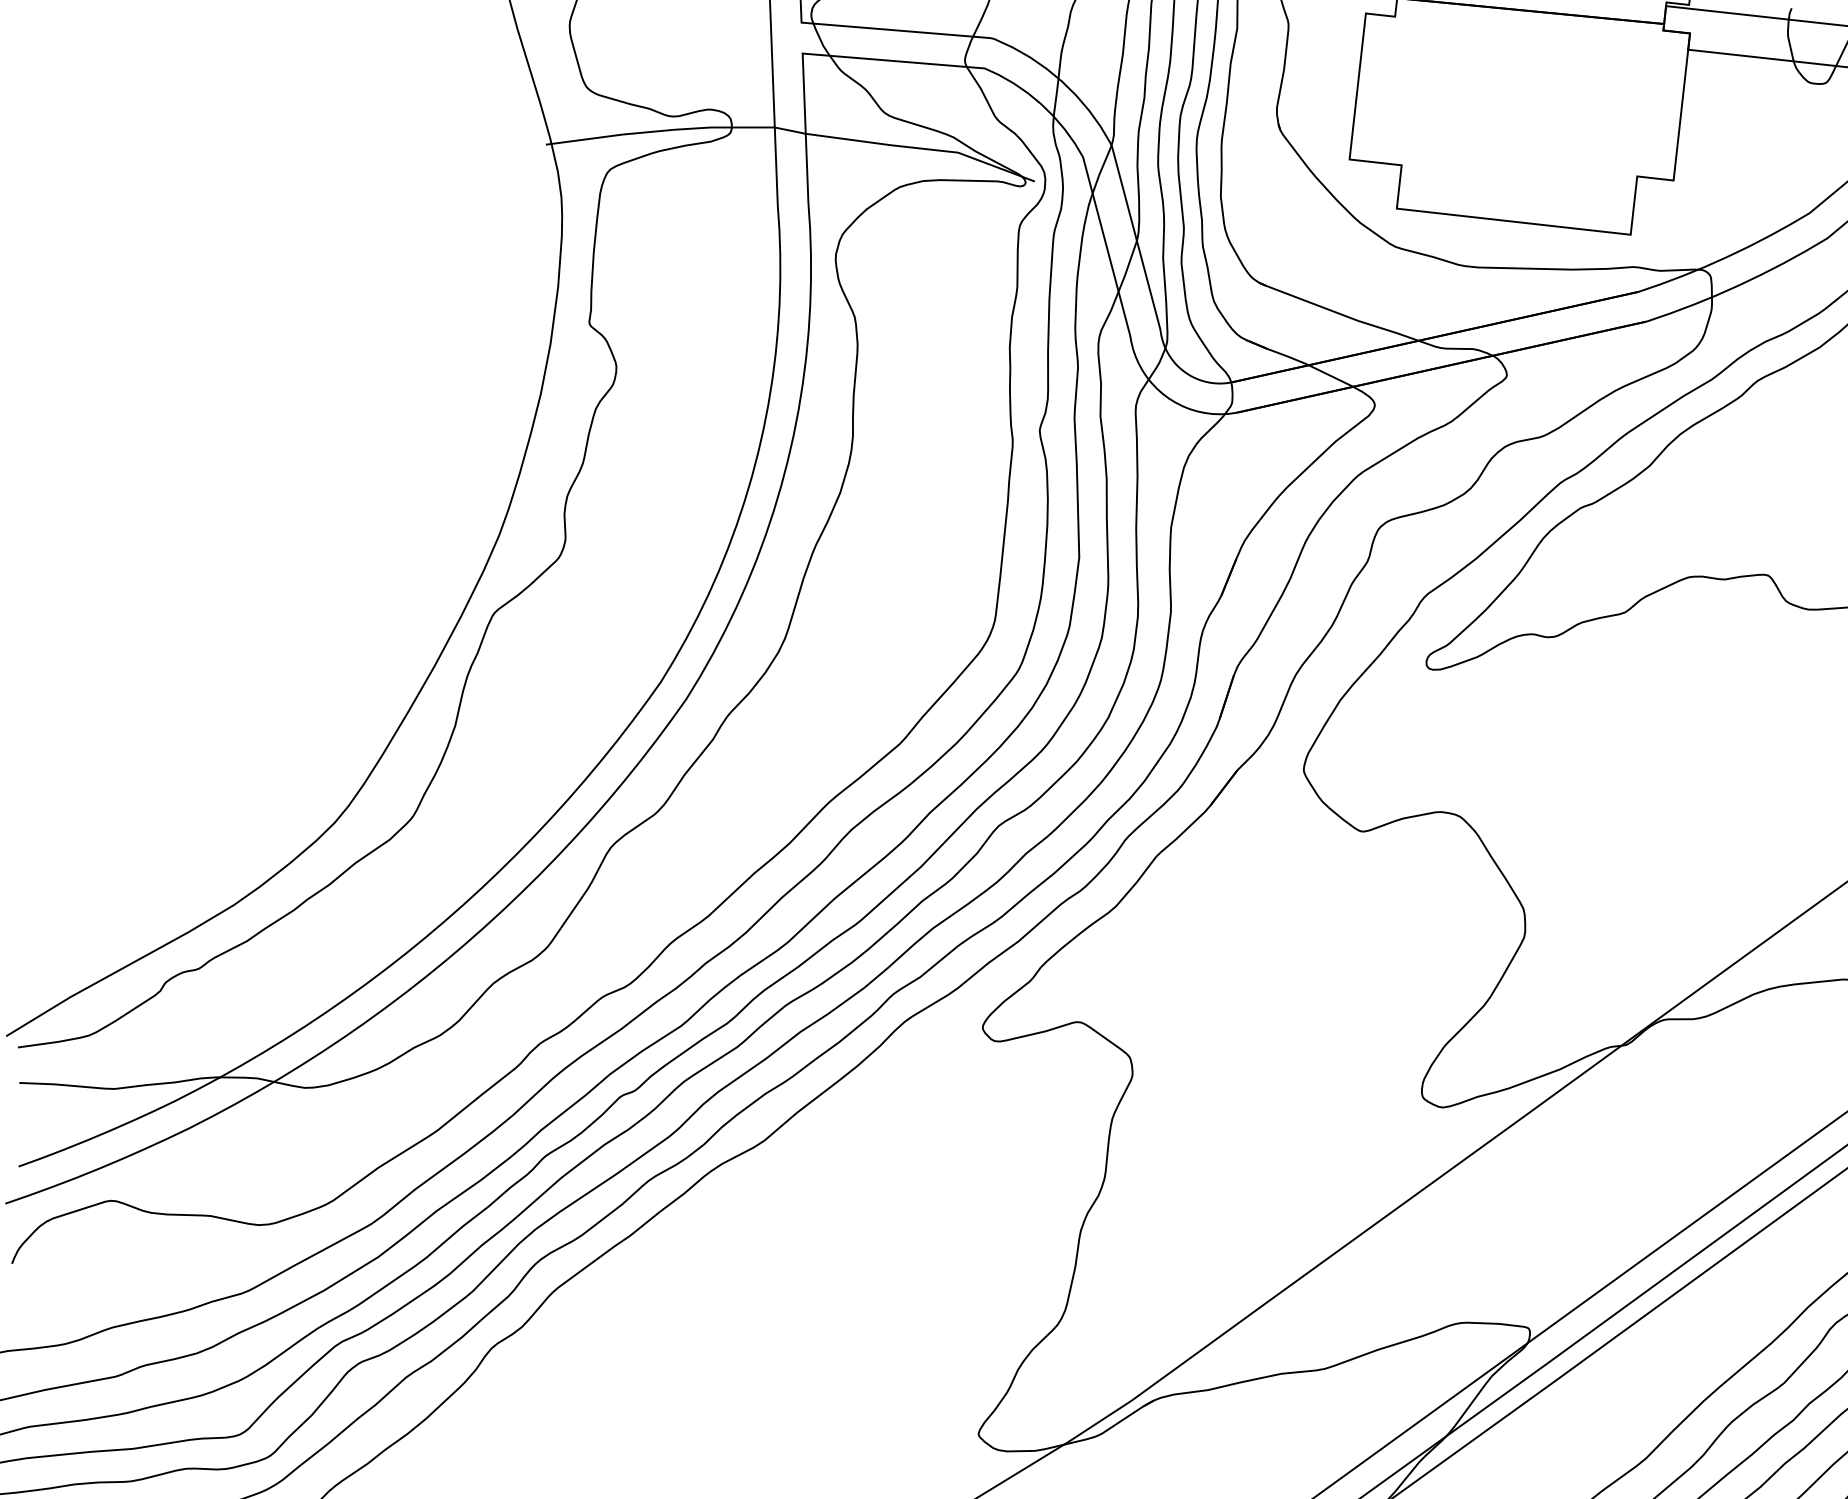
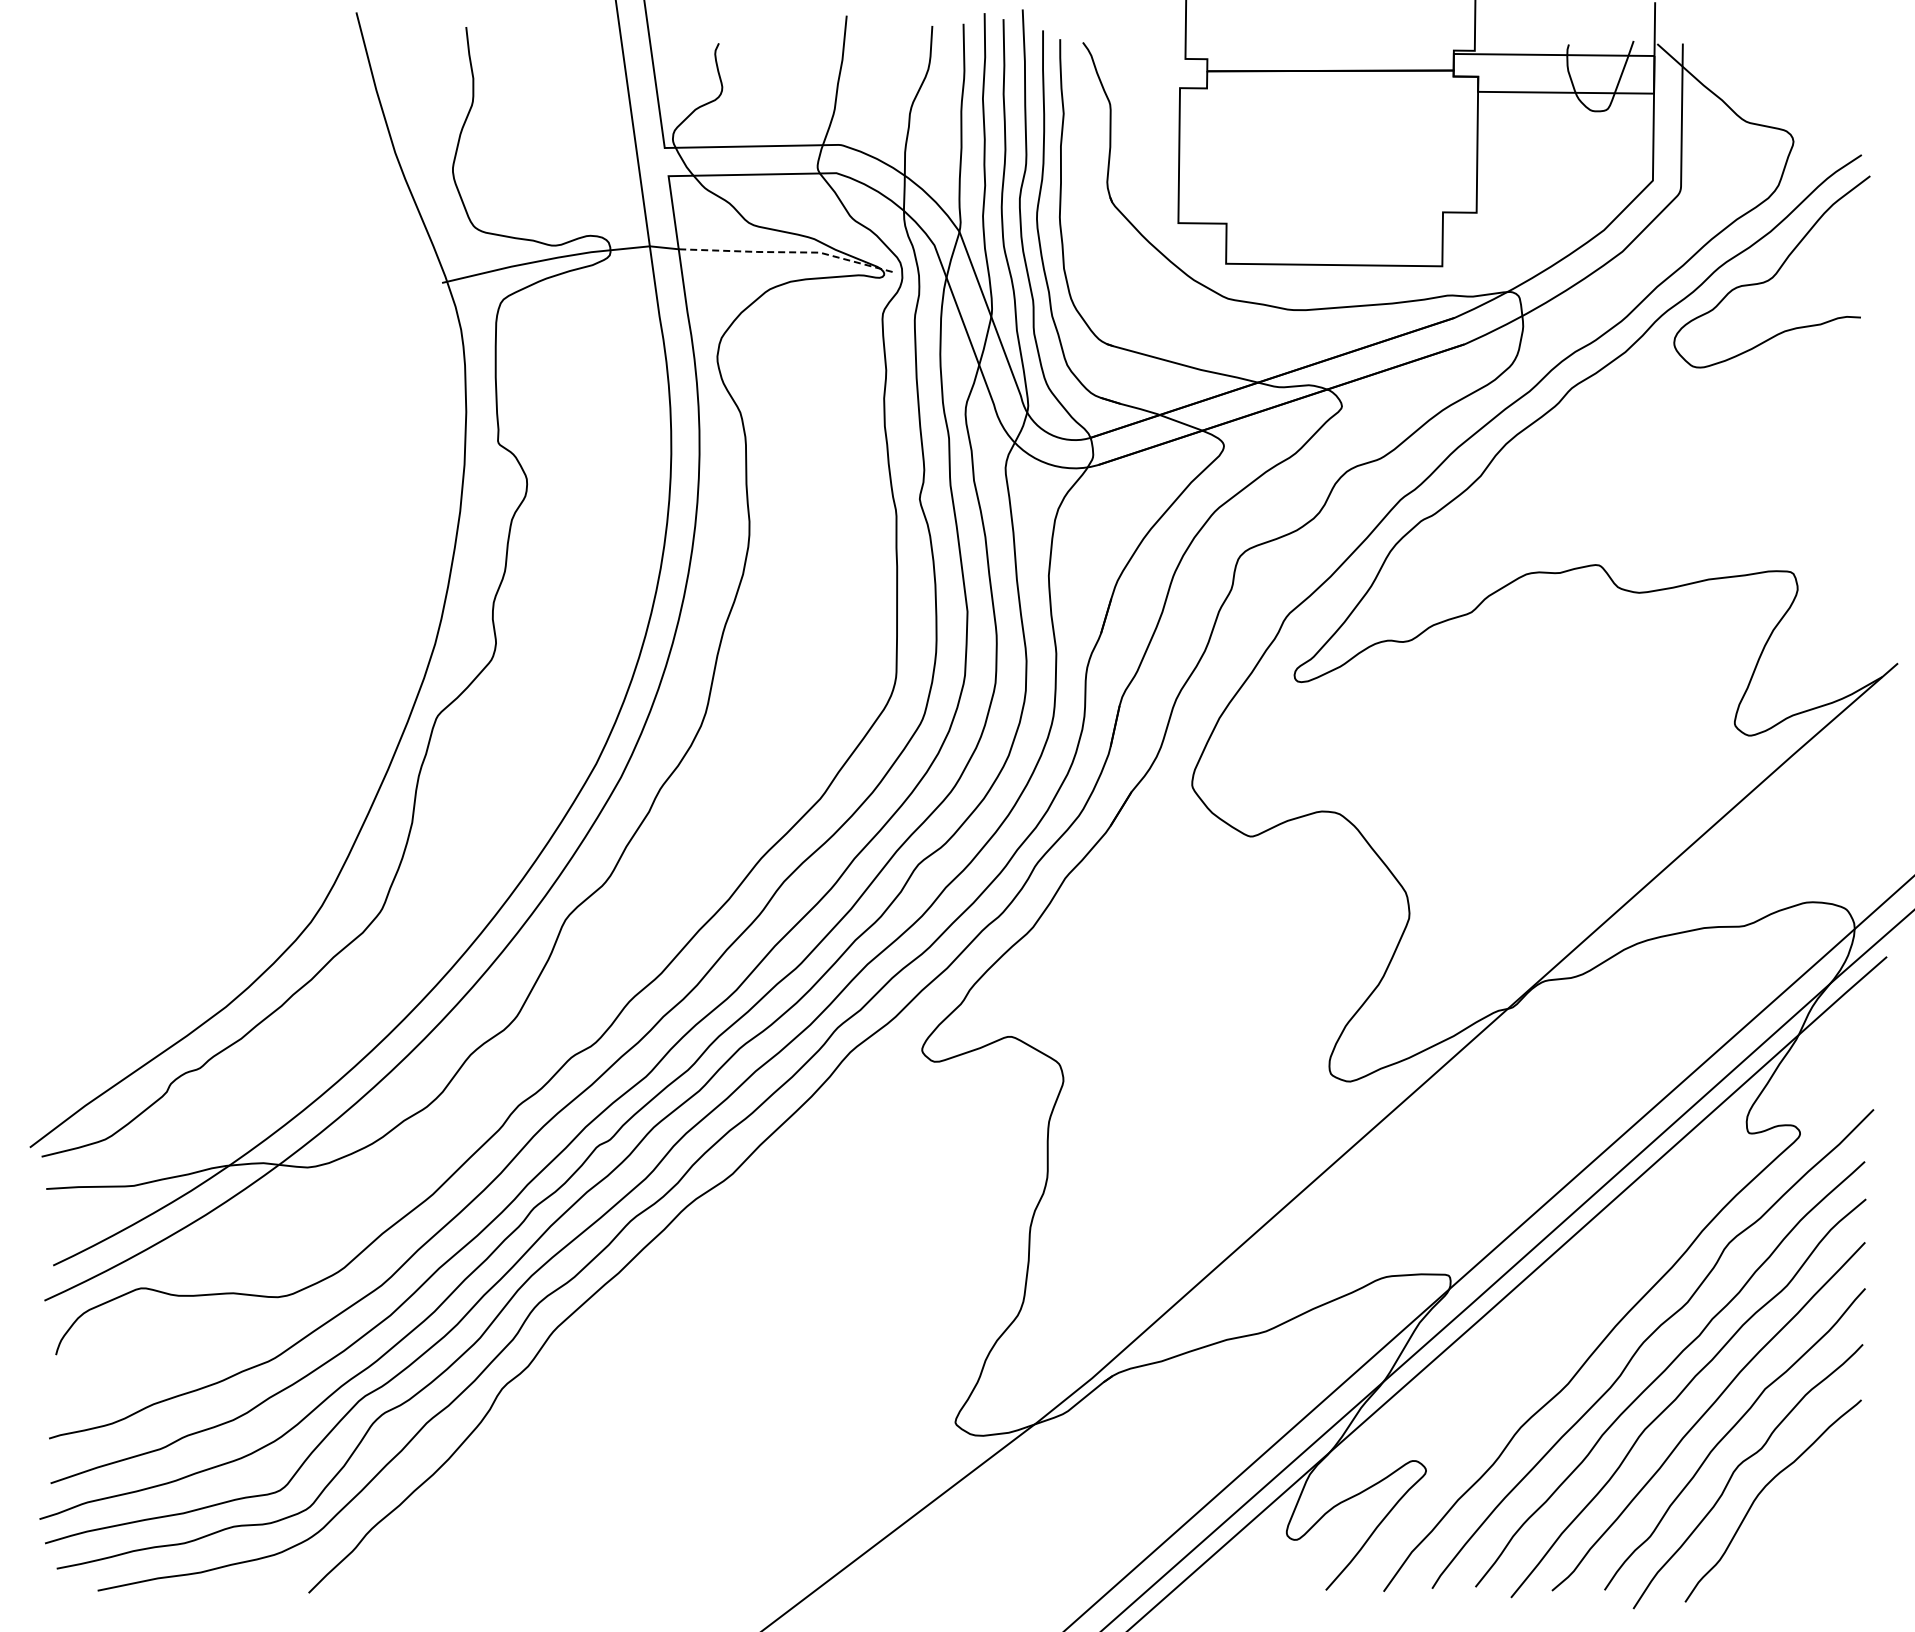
line: (922, 148) -> (786, 252), solid -> dashed

